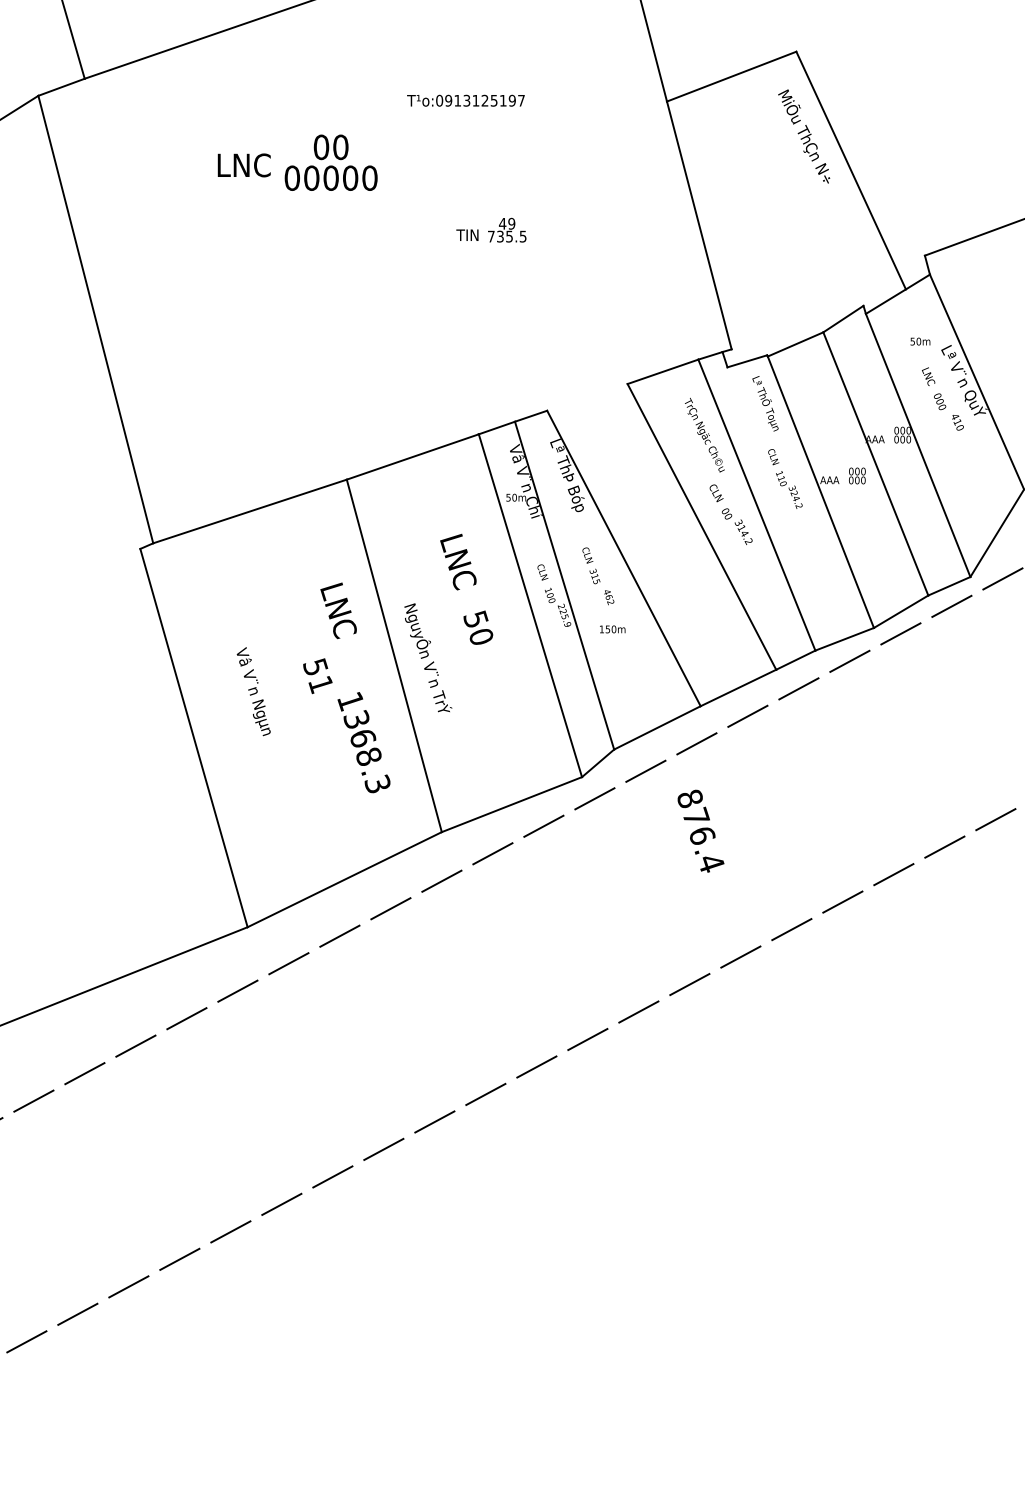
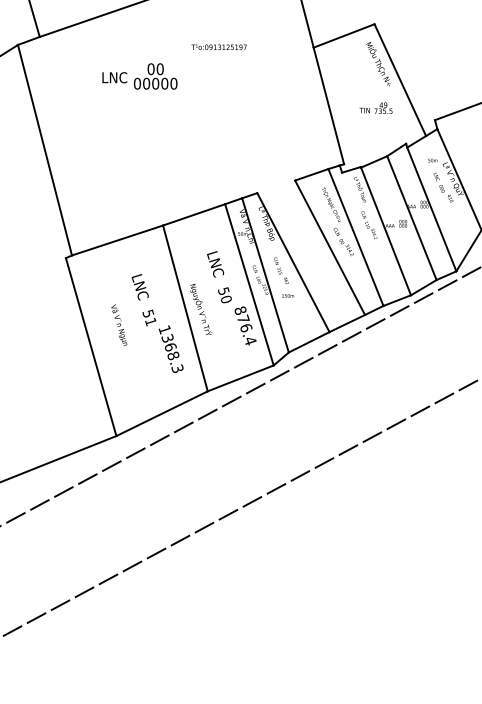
text: (490, 228) -> (375, 107), moved
text: (337, 611) -> (139, 287), moved
text: (700, 830) -> (245, 325), moved

